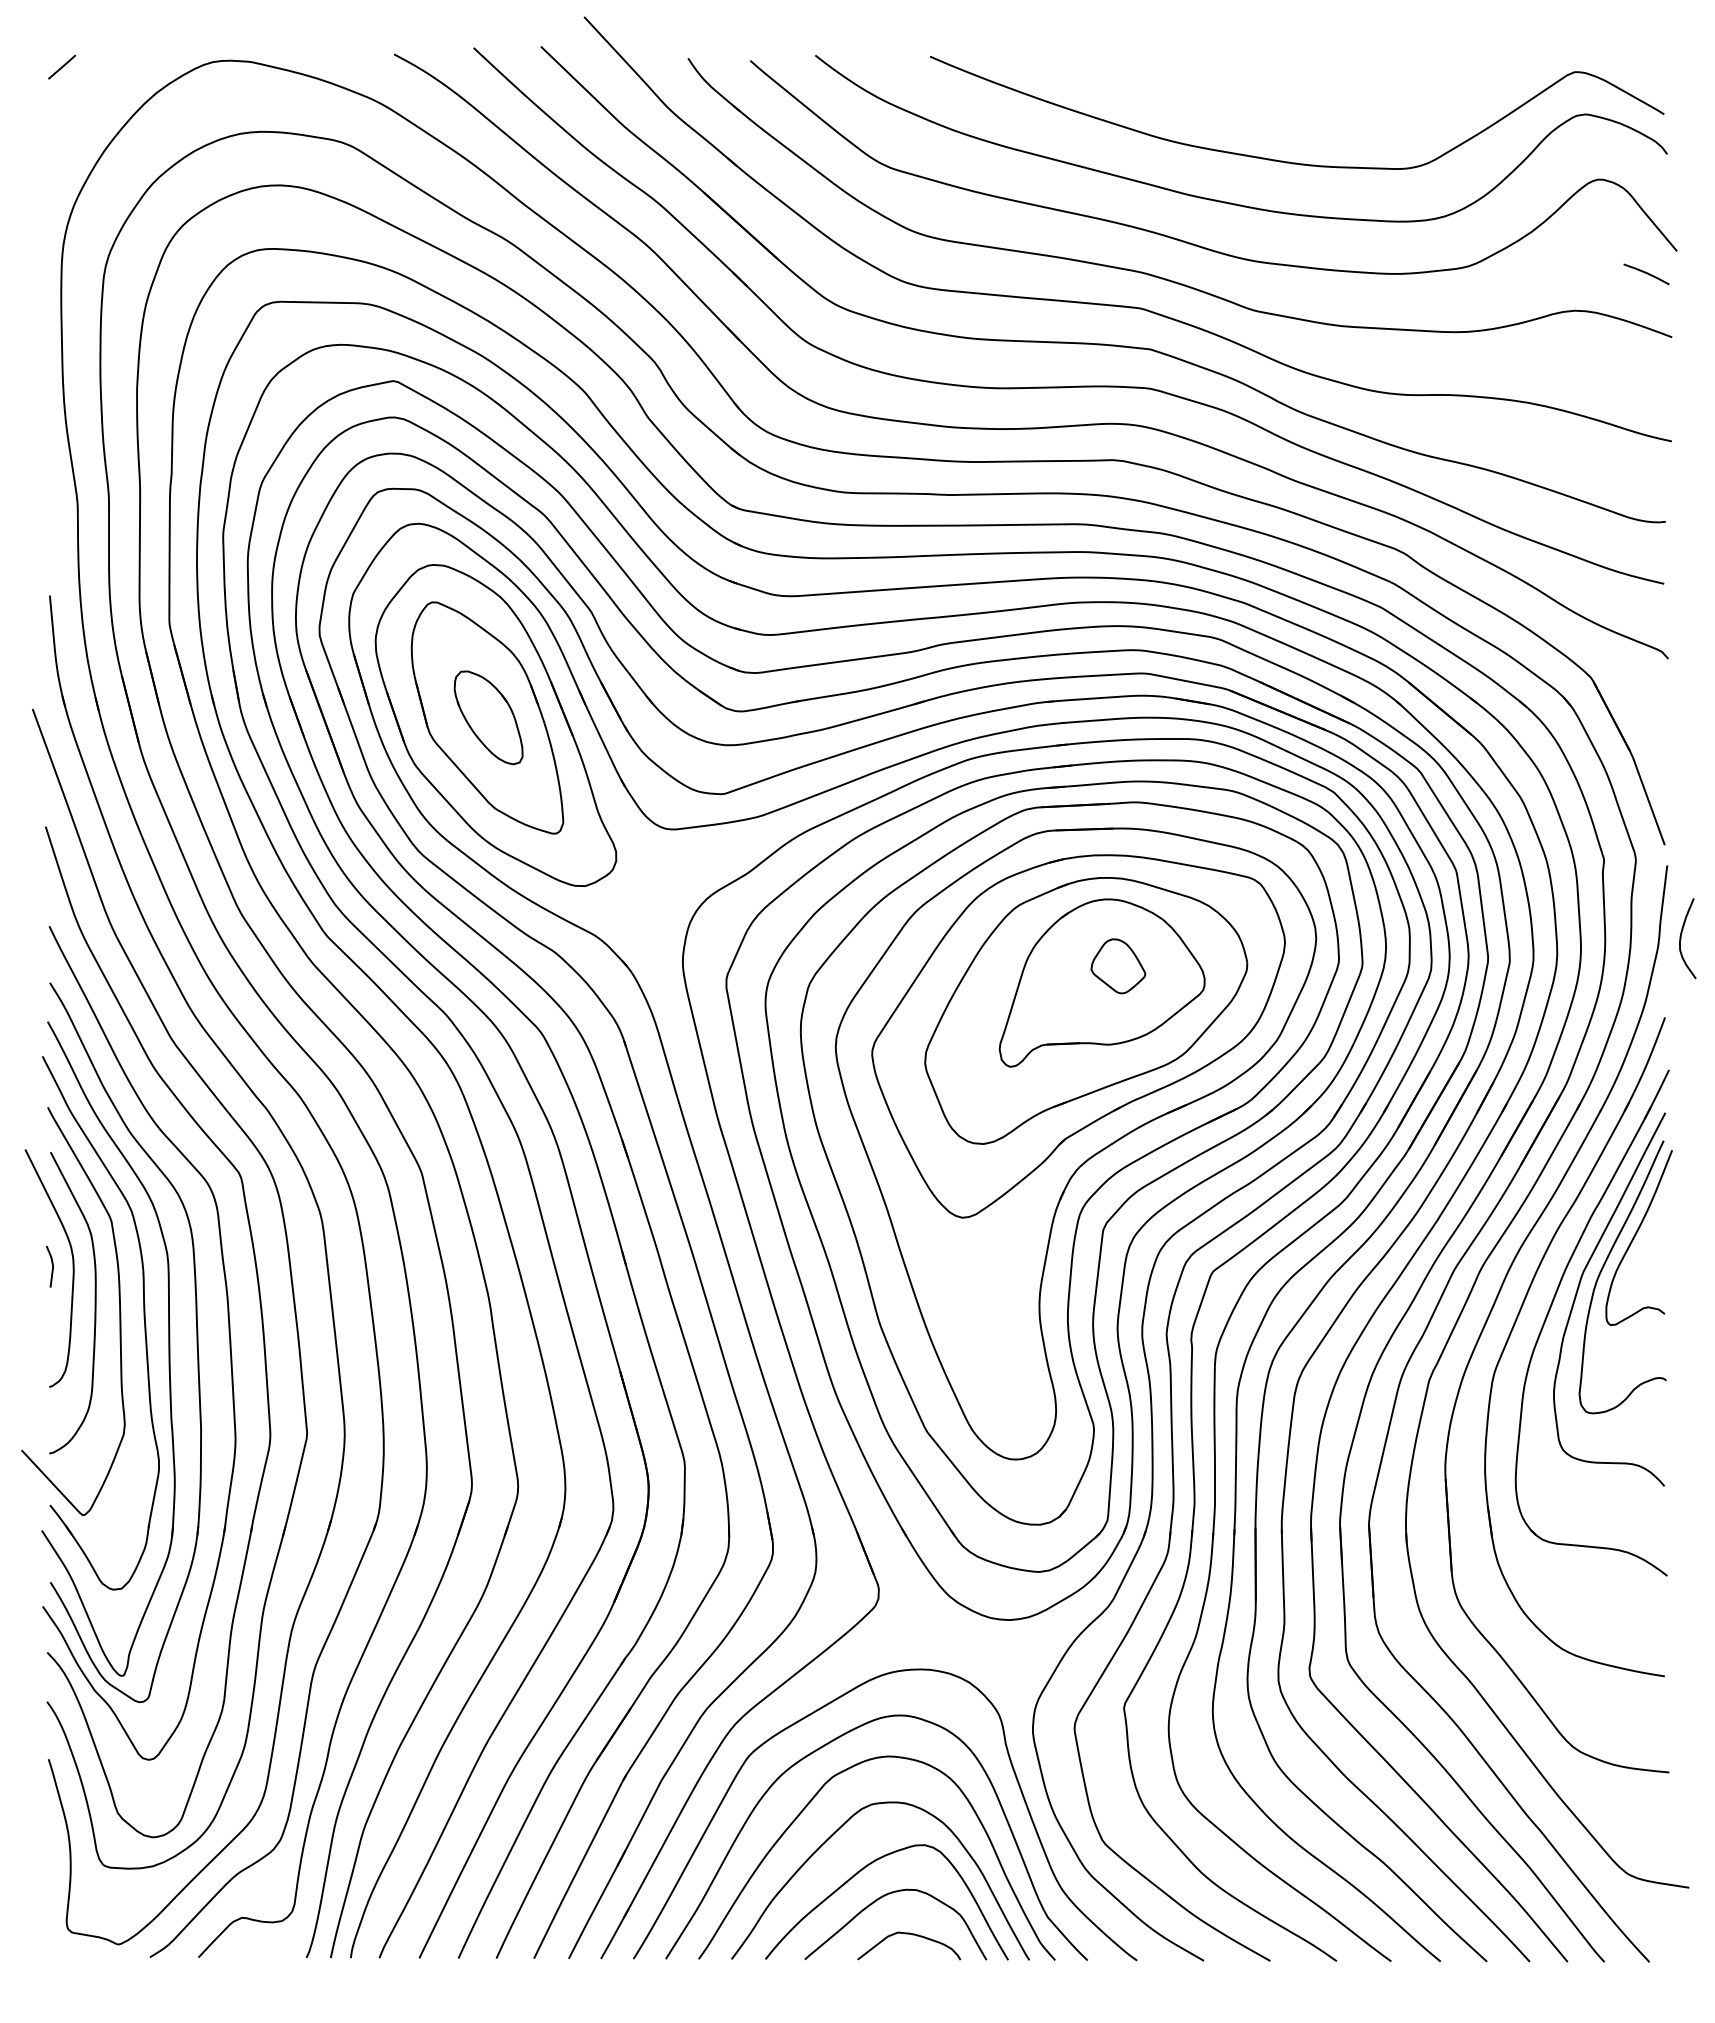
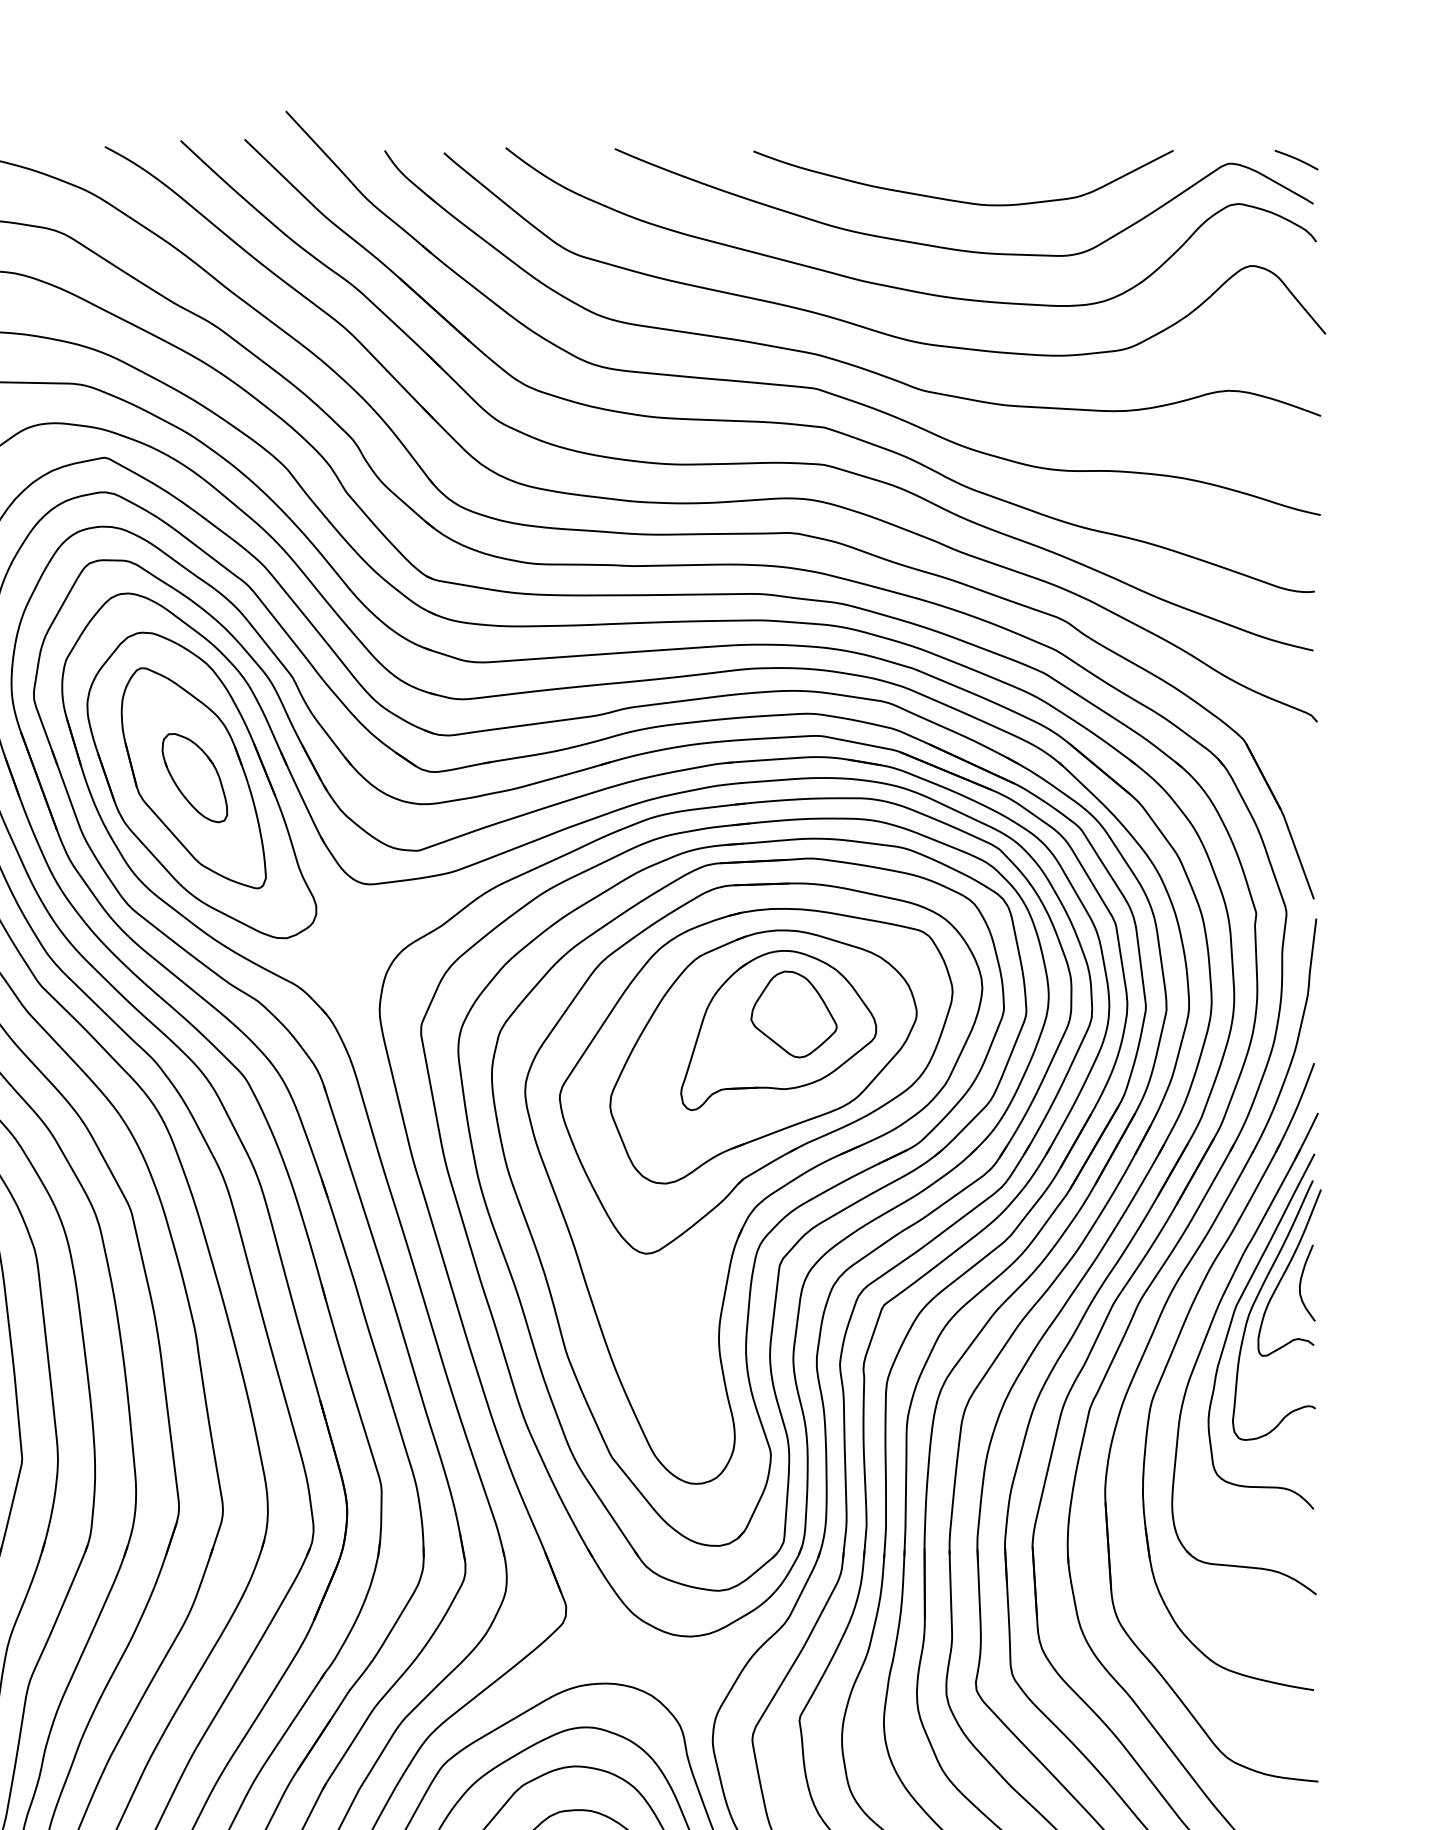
curve: (1290, 110) -> (957, 200), added
line: (1646, 273) -> (1296, 159), moved
curve: (1681, 938) -> (1301, 1283), moved
part: (1118, 966) -> (794, 1014), size x1.67

